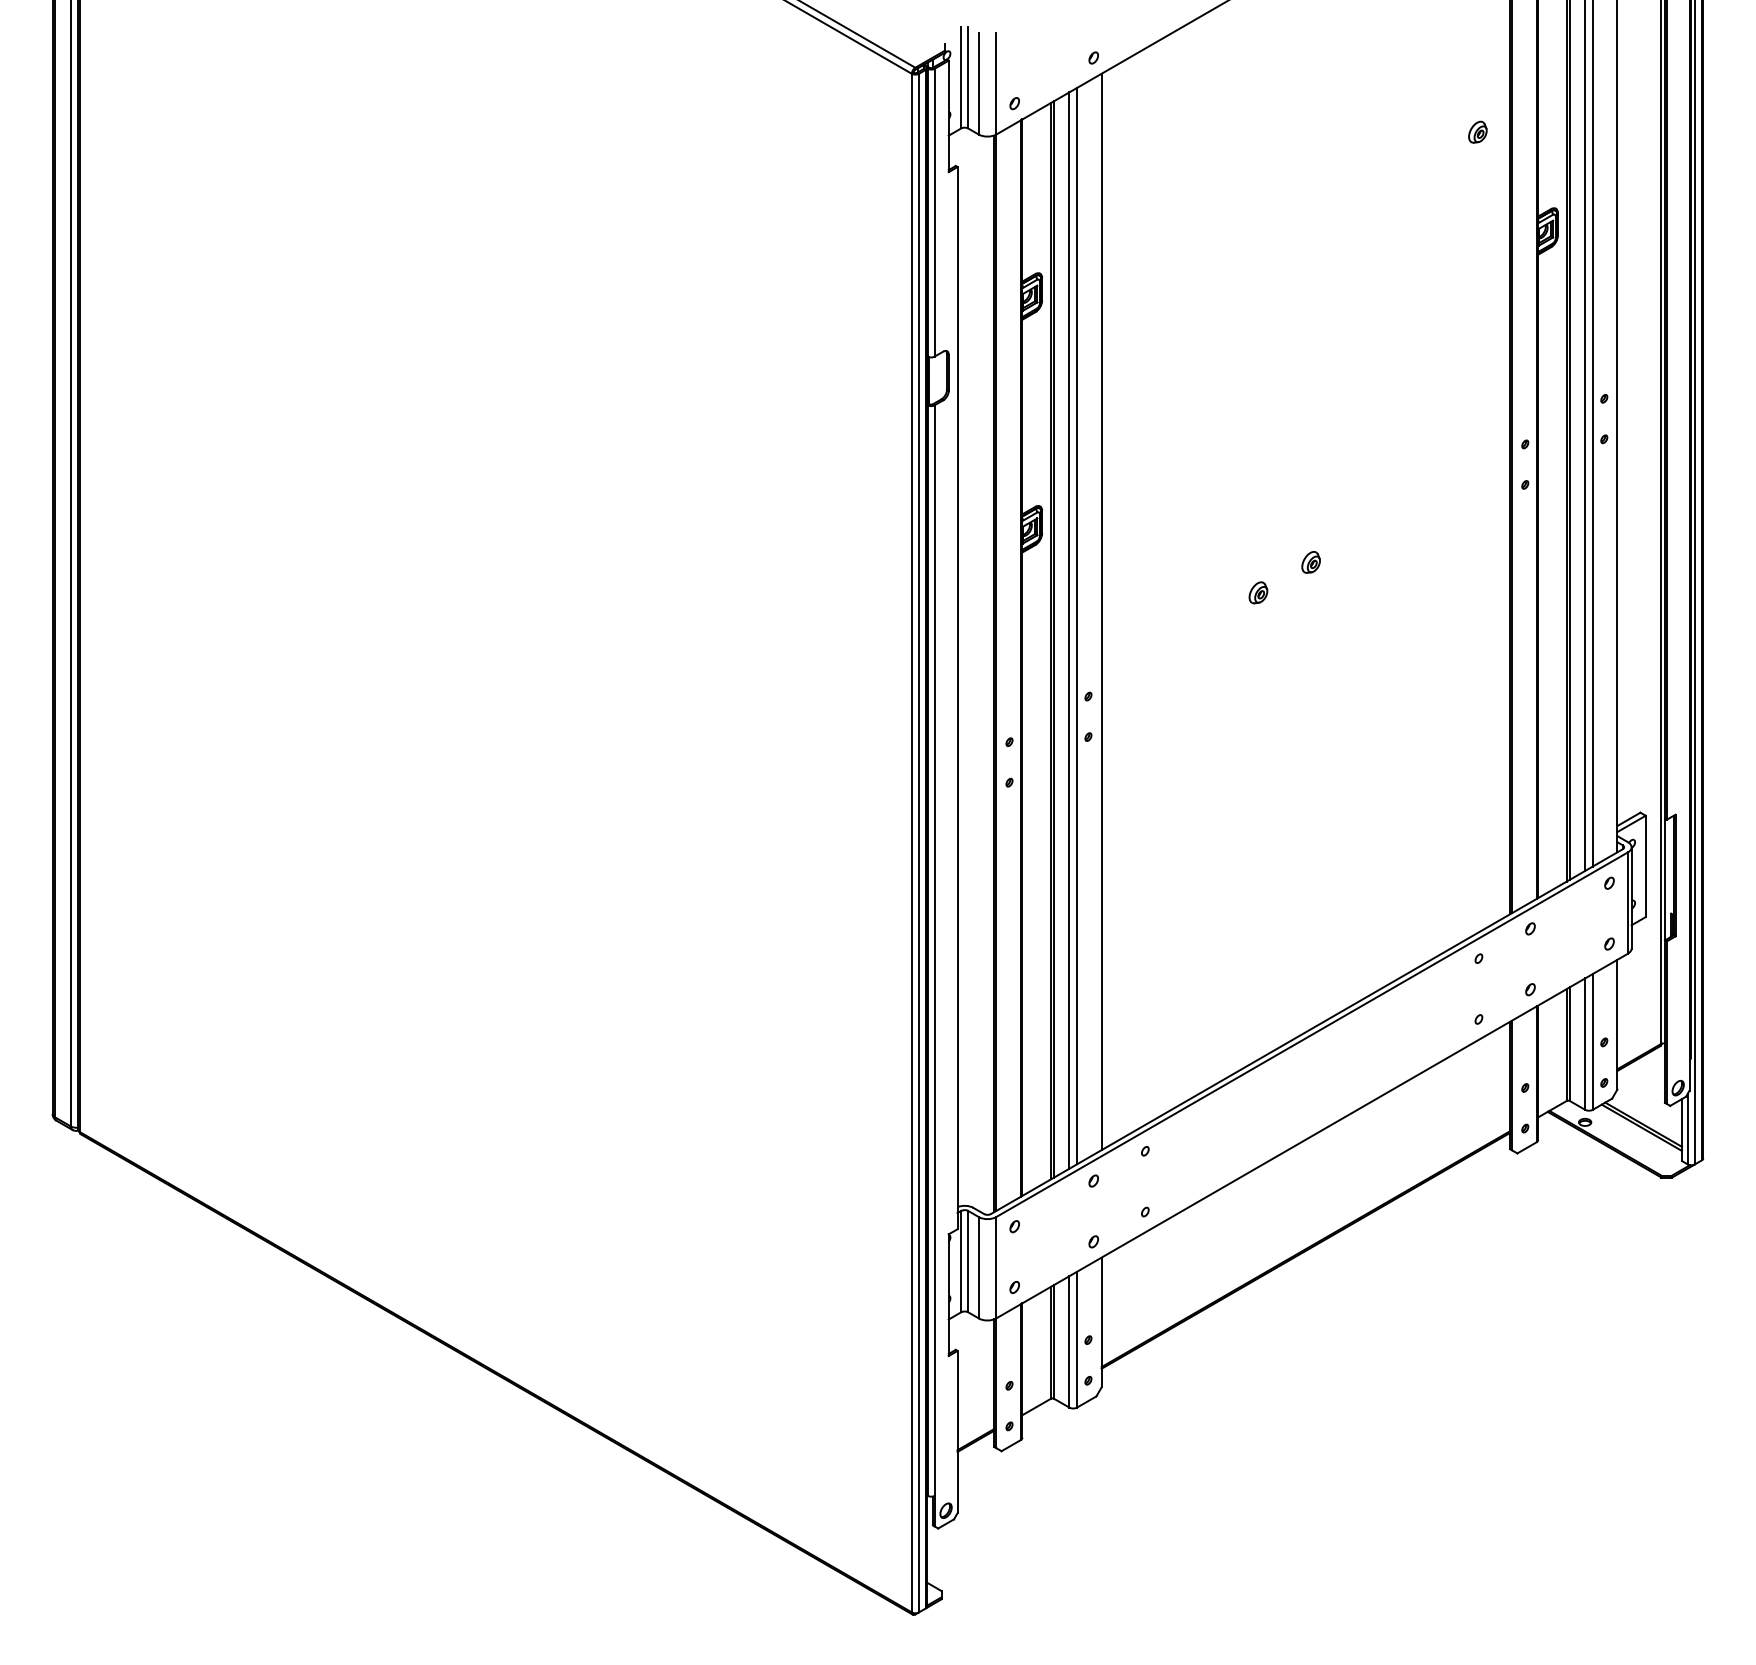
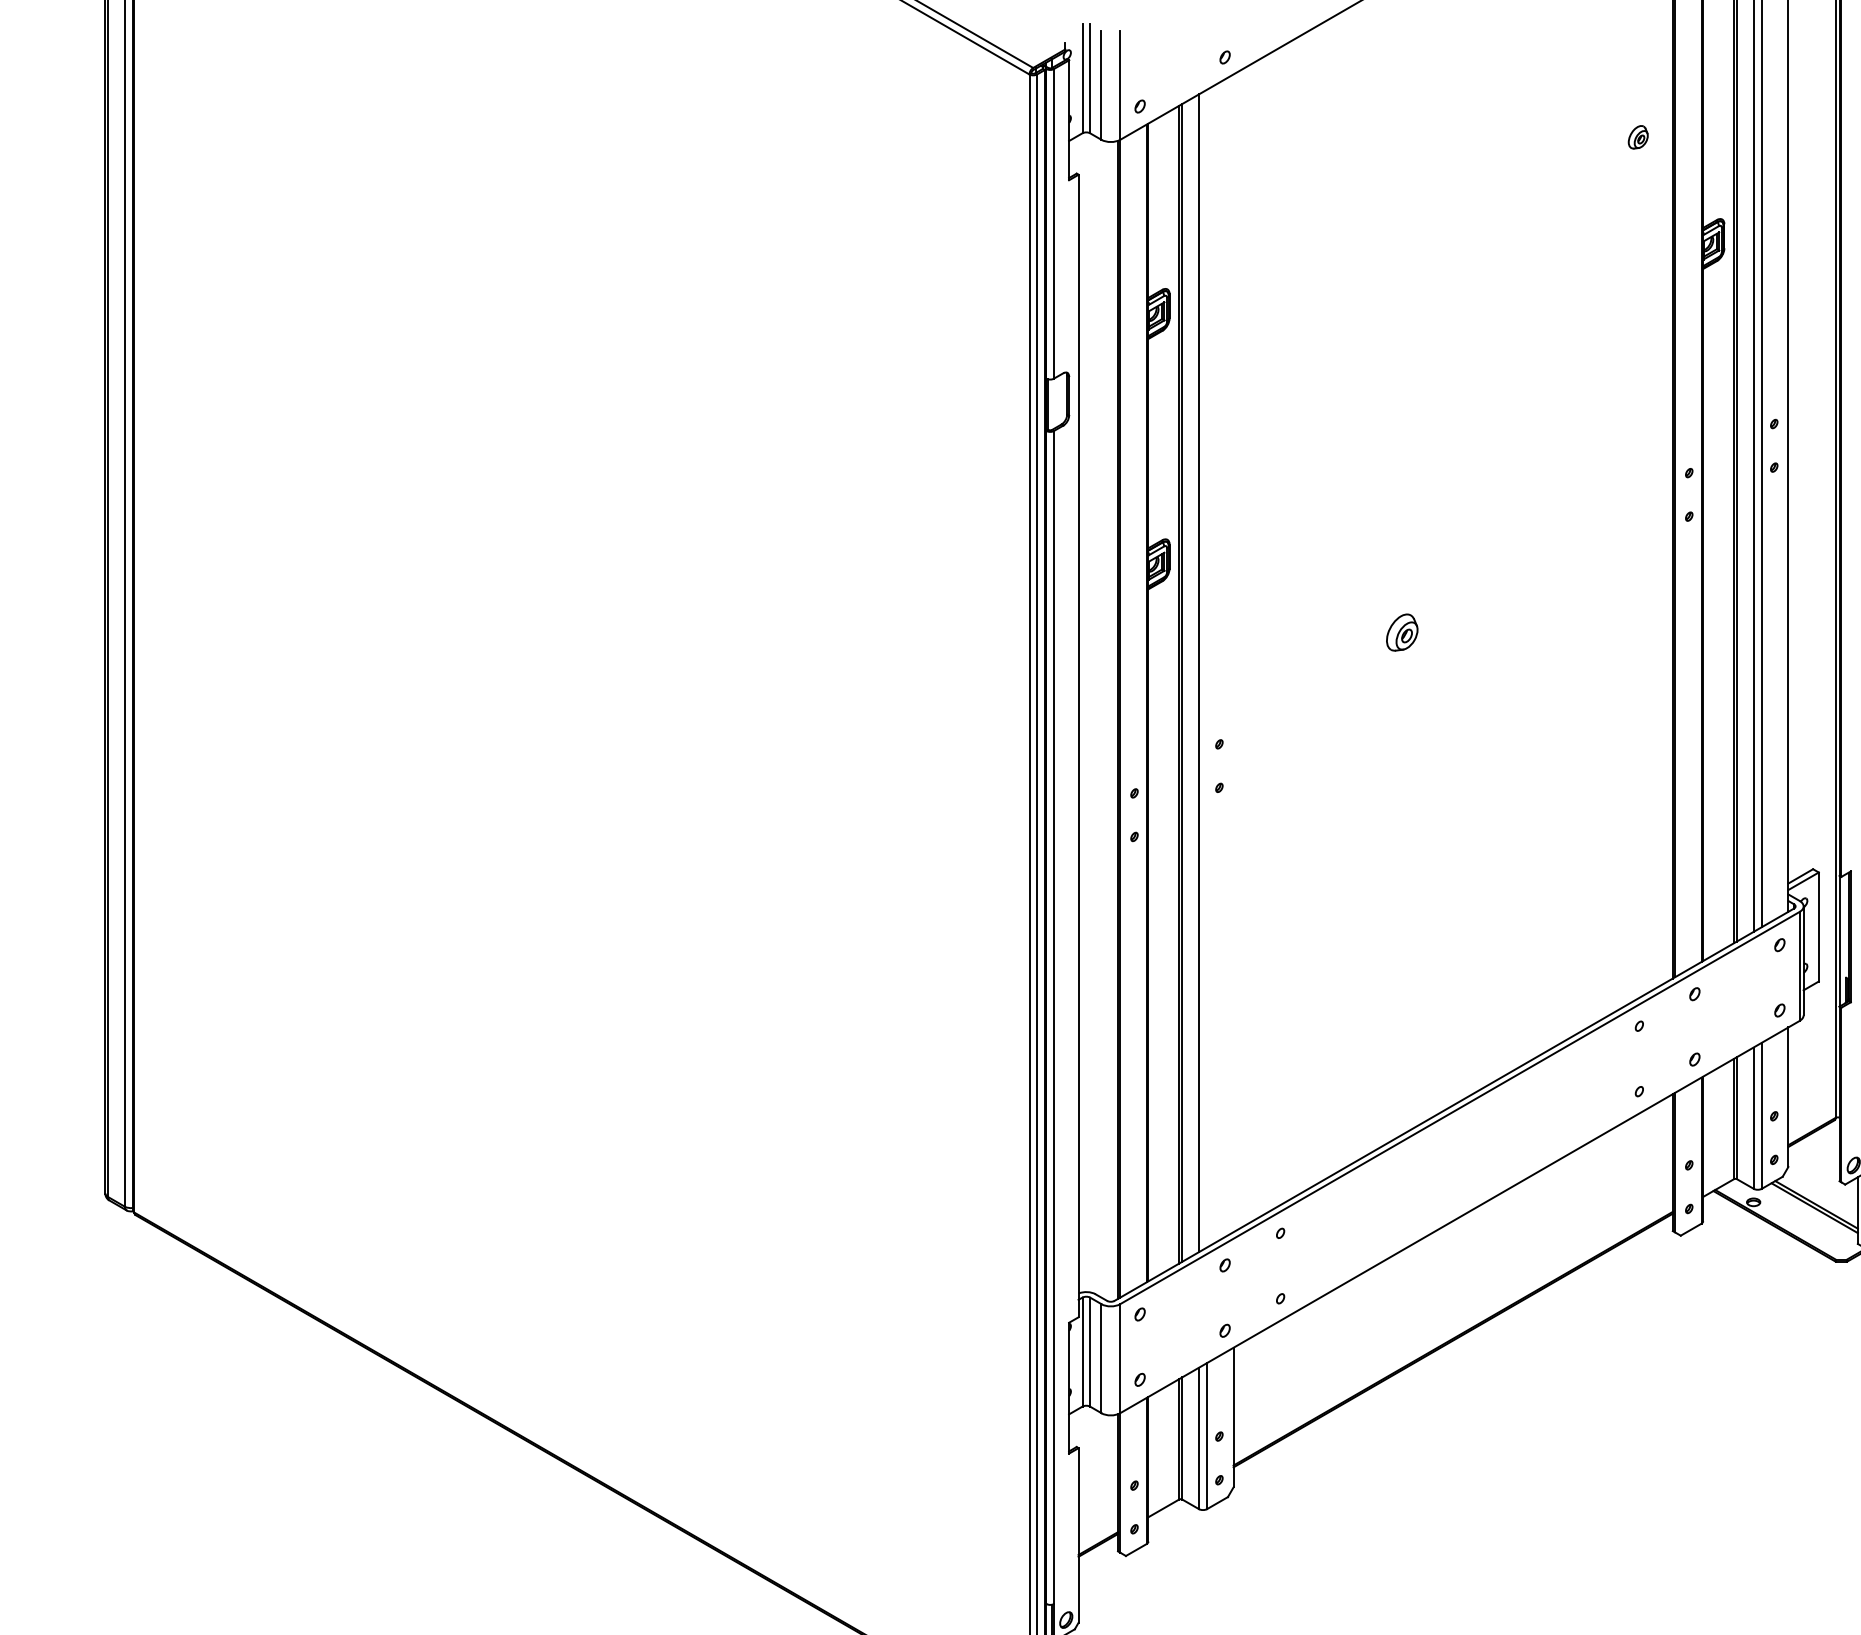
part: (1310, 562) -> (1458, 600), removed
part: (1258, 592) -> (1402, 632), size x1.6
line: (1101, 611) -> (1233, 652), removed
line: (1077, 625) -> (1207, 667), removed

